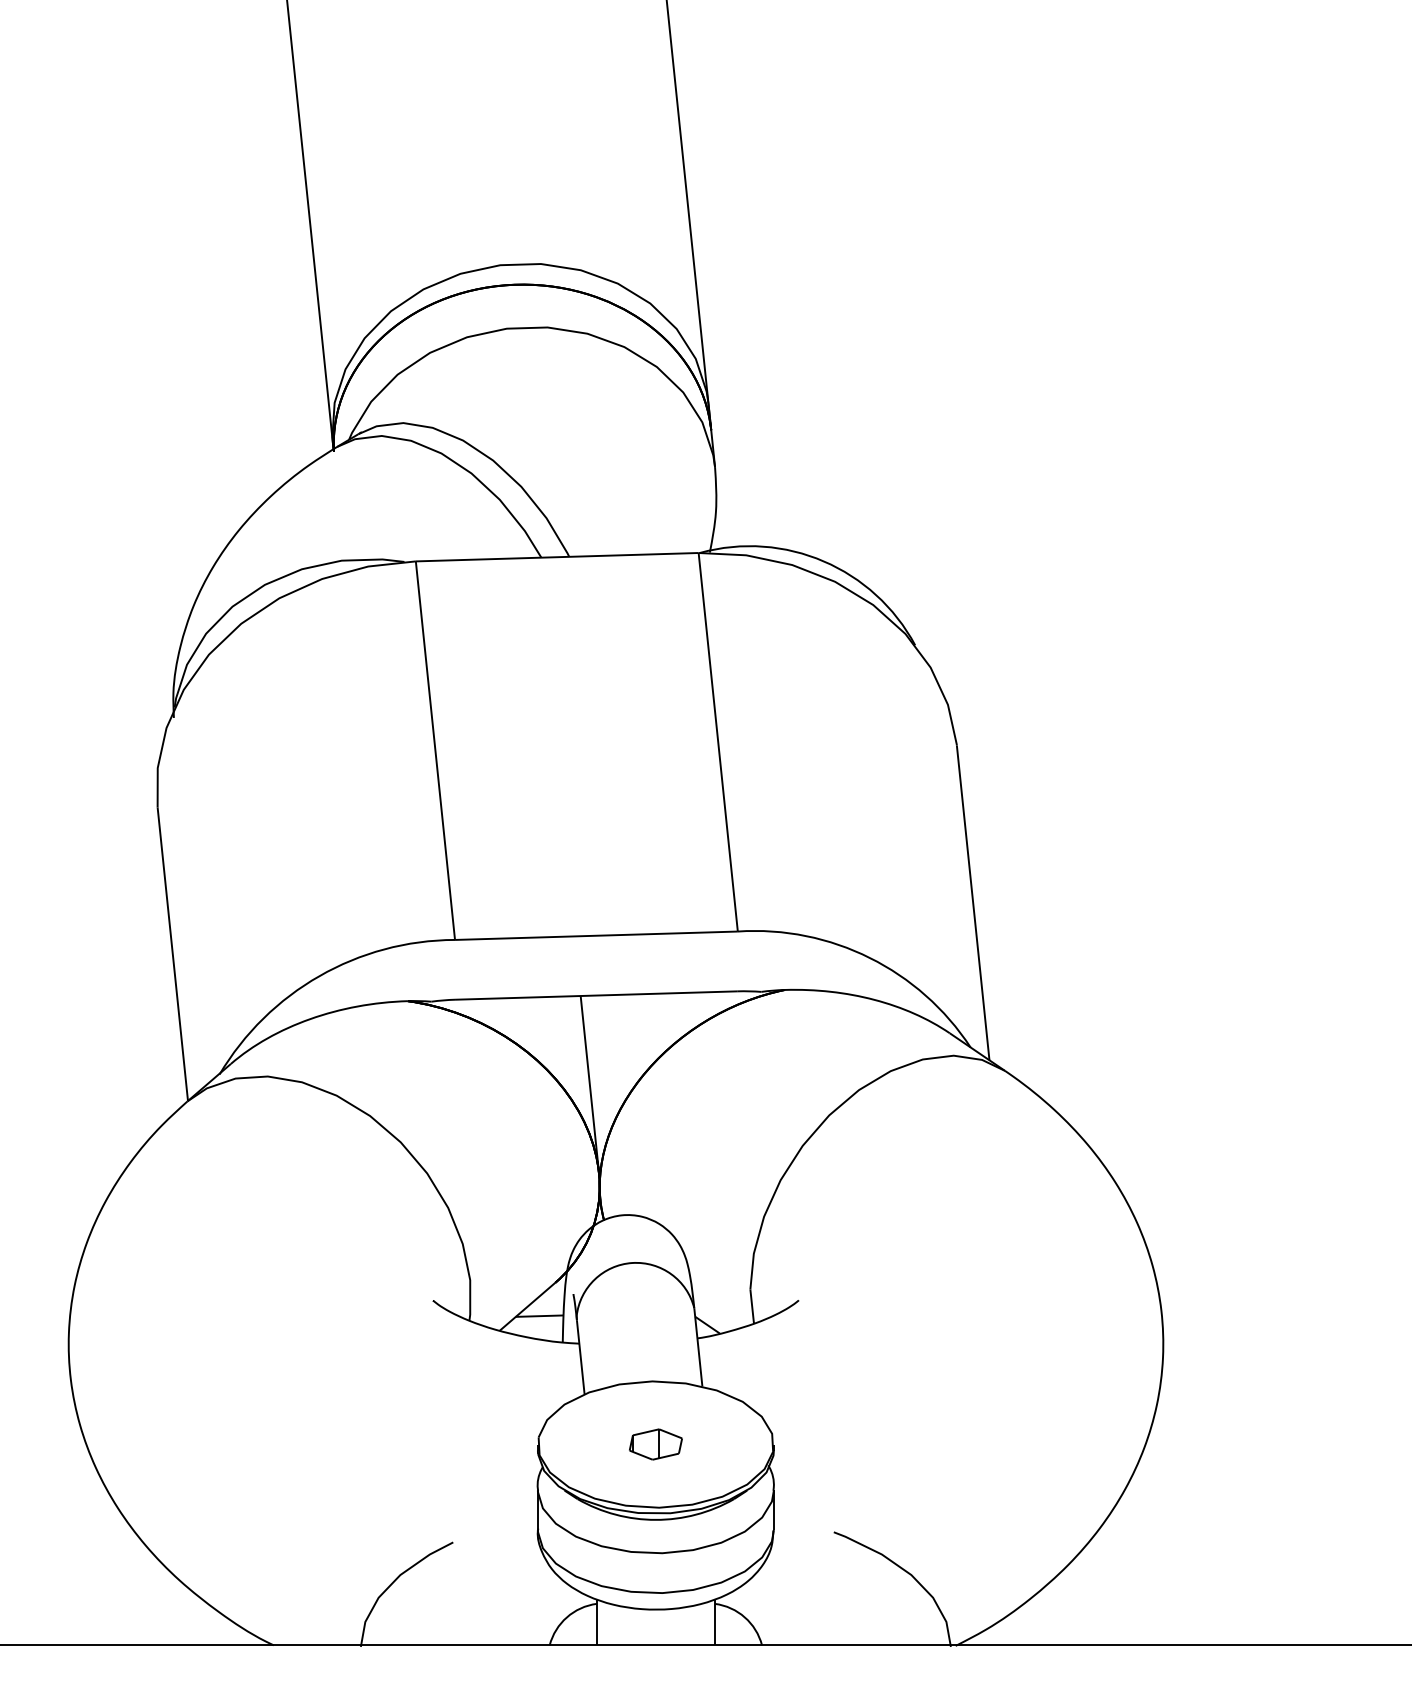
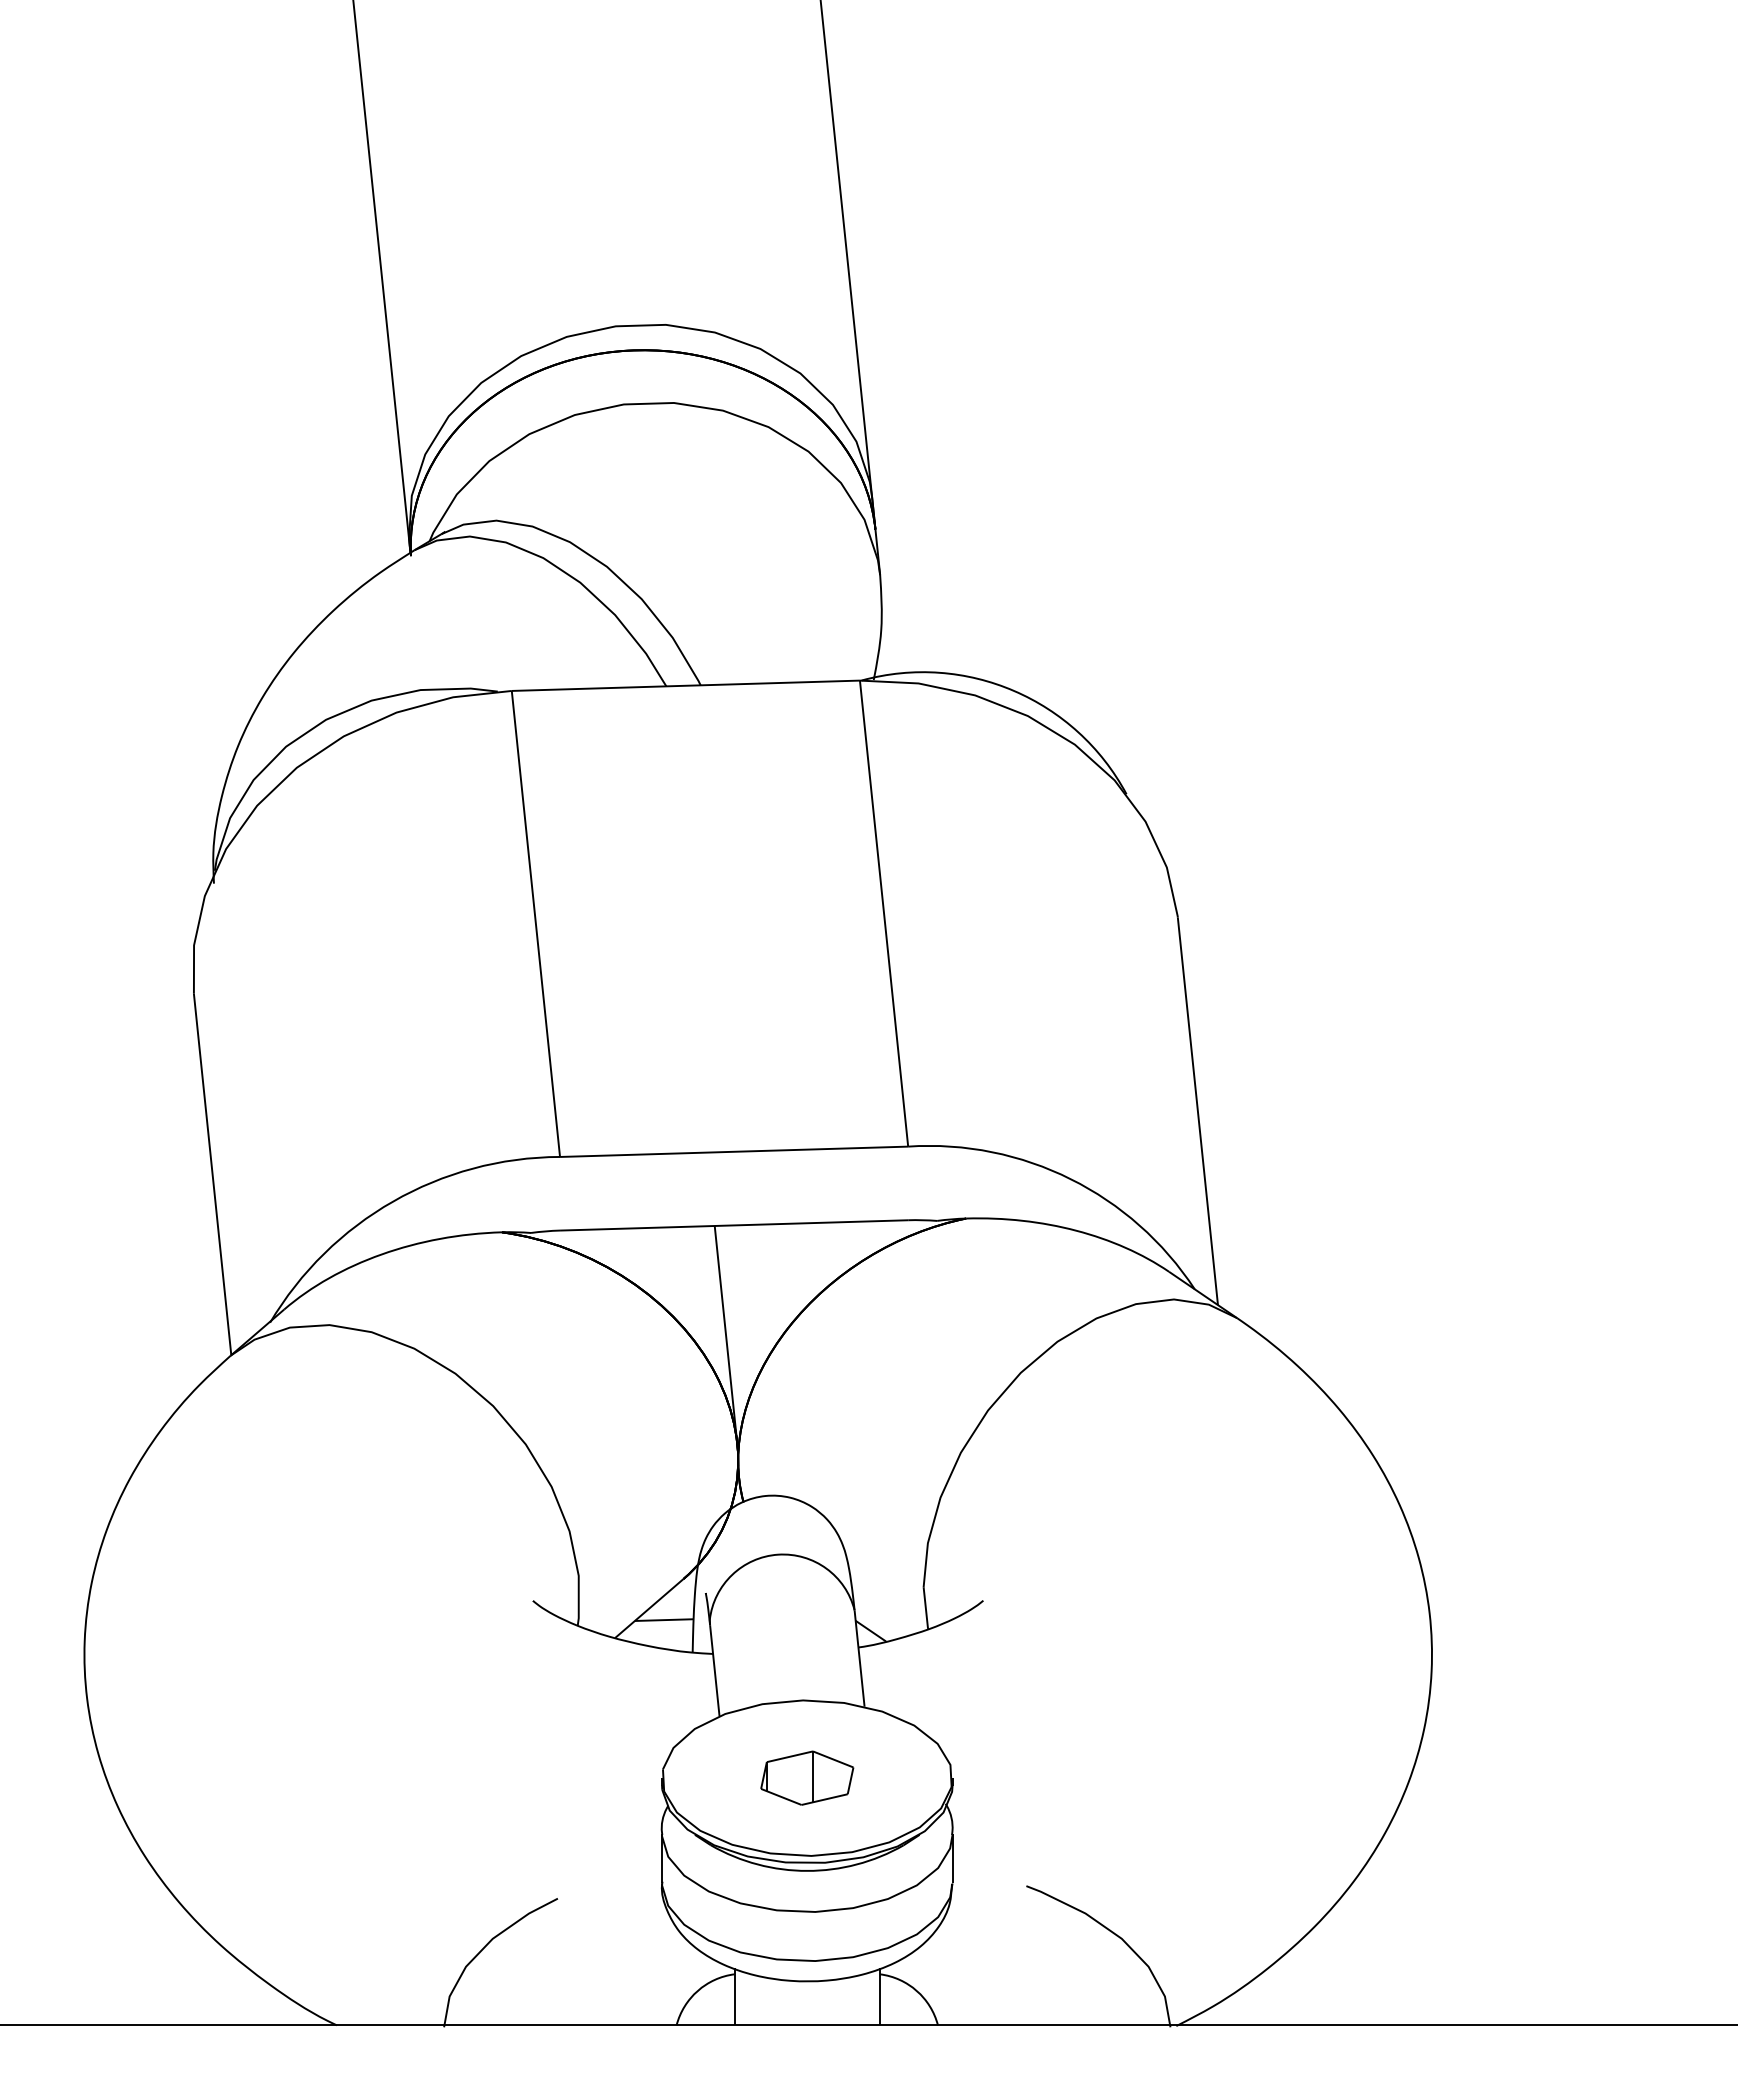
part: (656, 1444) -> (807, 1777), size x1.43

